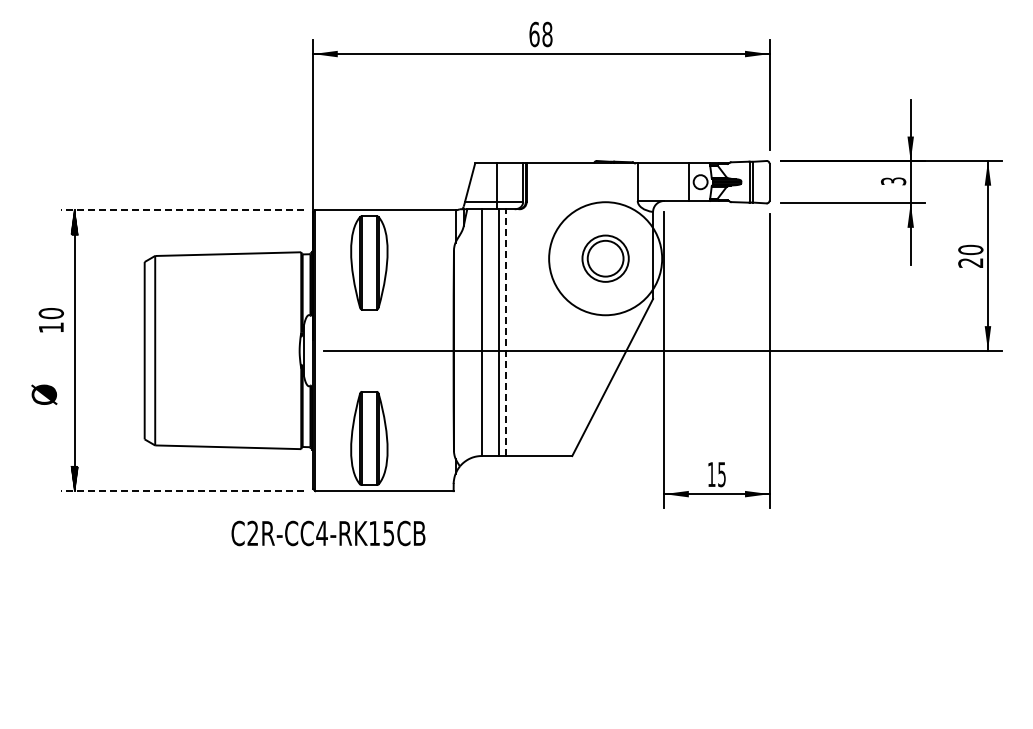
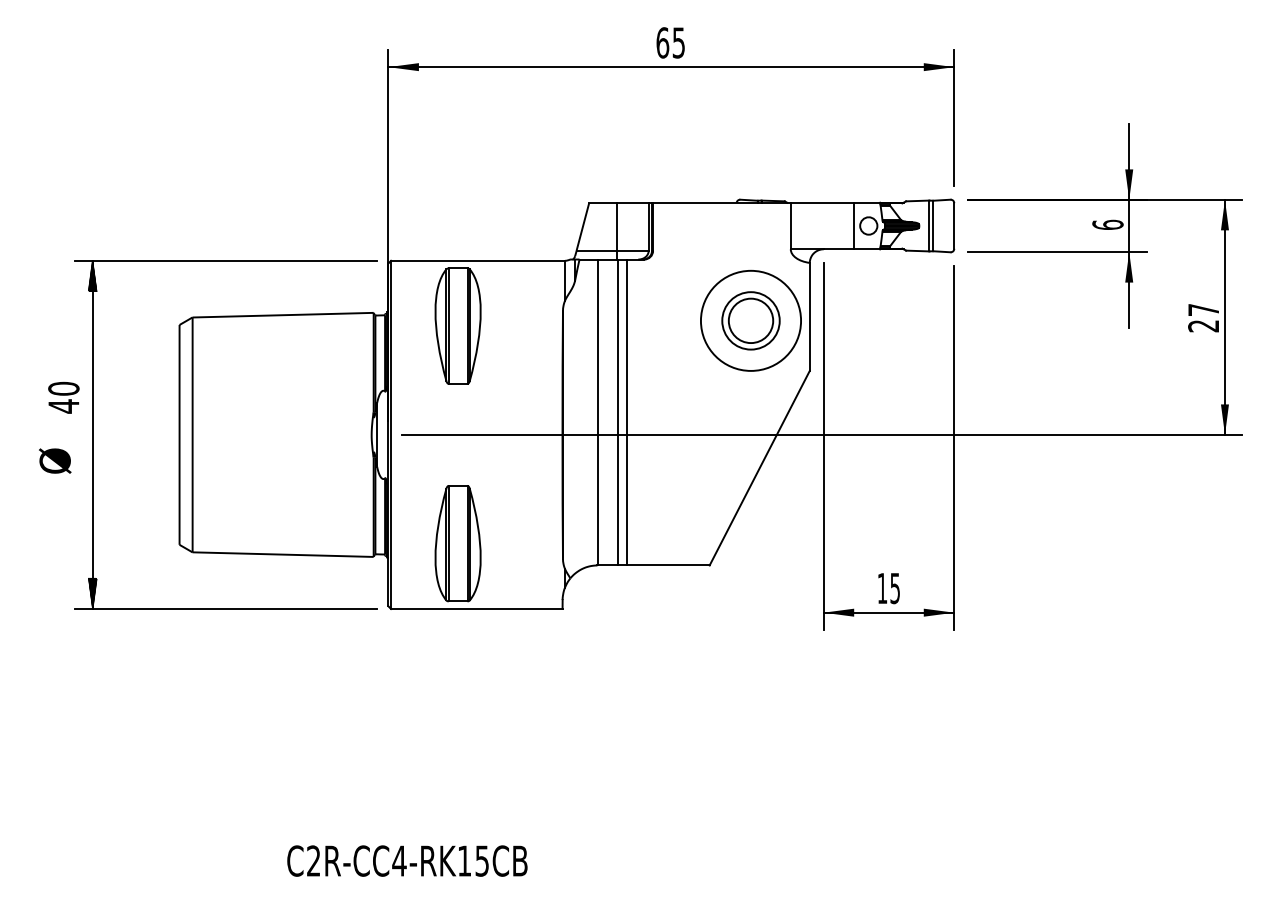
text: (547, 34) -> (678, 42), 68 -> 65
text: (893, 181) -> (1107, 225), 3 -> 6
line: (182, 210) -> (226, 261), dashed -> solid
text: (970, 249) -> (1203, 309), 20 -> 27
circle: (605, 258) -> (750, 320), size x0.71
text: (51, 327) -> (64, 406), 10 -> 40
line: (505, 332) -> (626, 412), dashed -> solid
text: (44, 394) -> (55, 460), moved
line: (182, 491) -> (226, 609), dashed -> solid
text: (328, 533) -> (407, 861), moved

